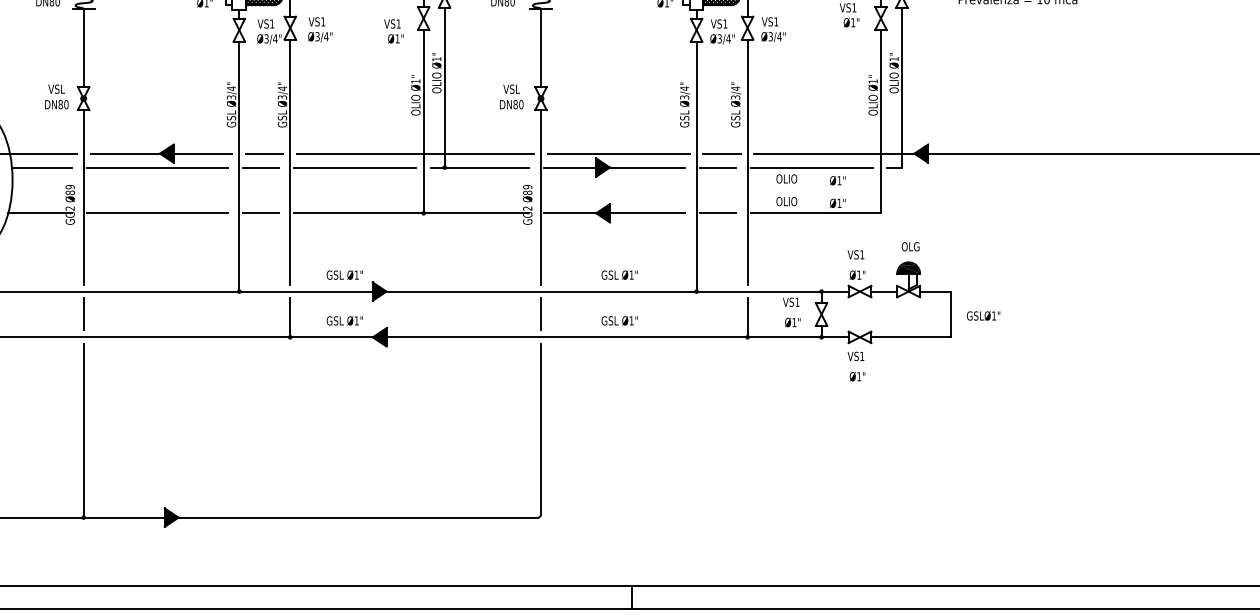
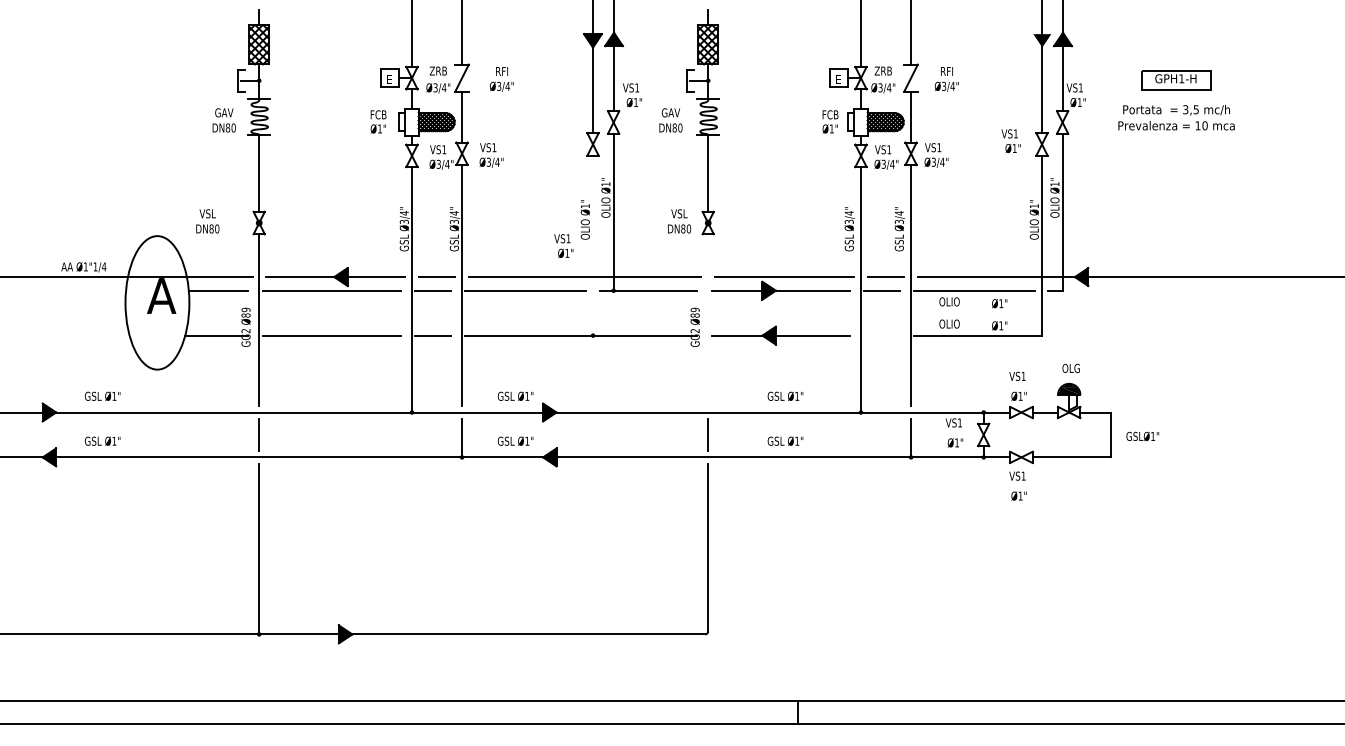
text: (393, 30) -> (563, 245), moved
text: (56, 97) -> (207, 221), moved
line: (424, 121) -> (593, 245), removed
line: (541, 196) -> (708, 319), removed
line: (717, 213) -> (881, 335), removed

